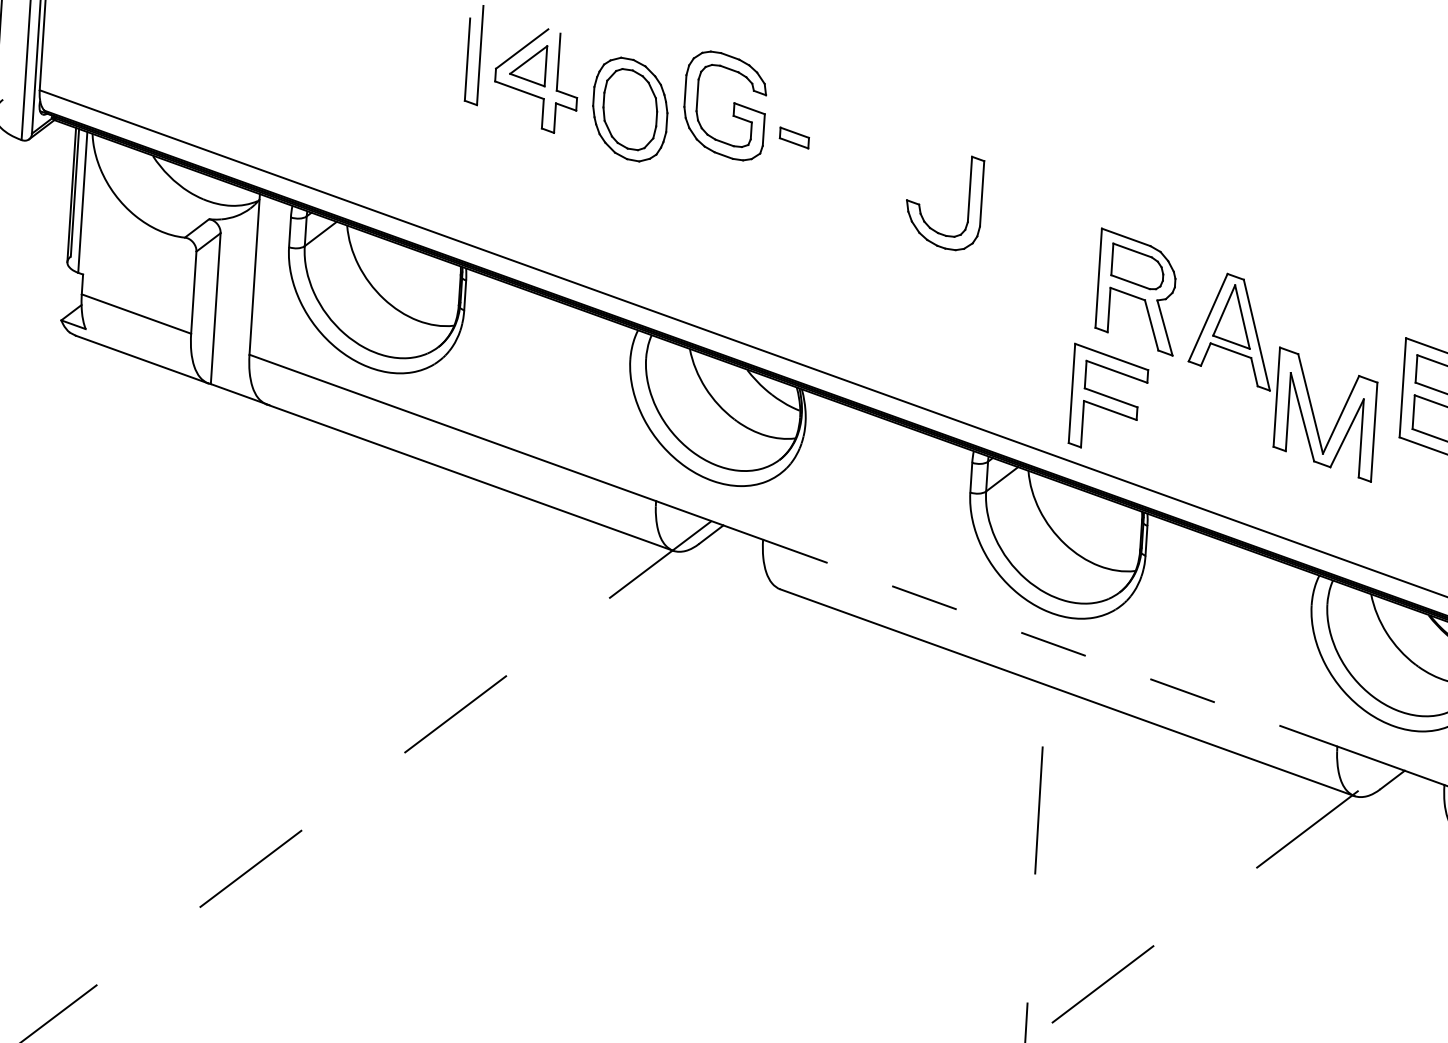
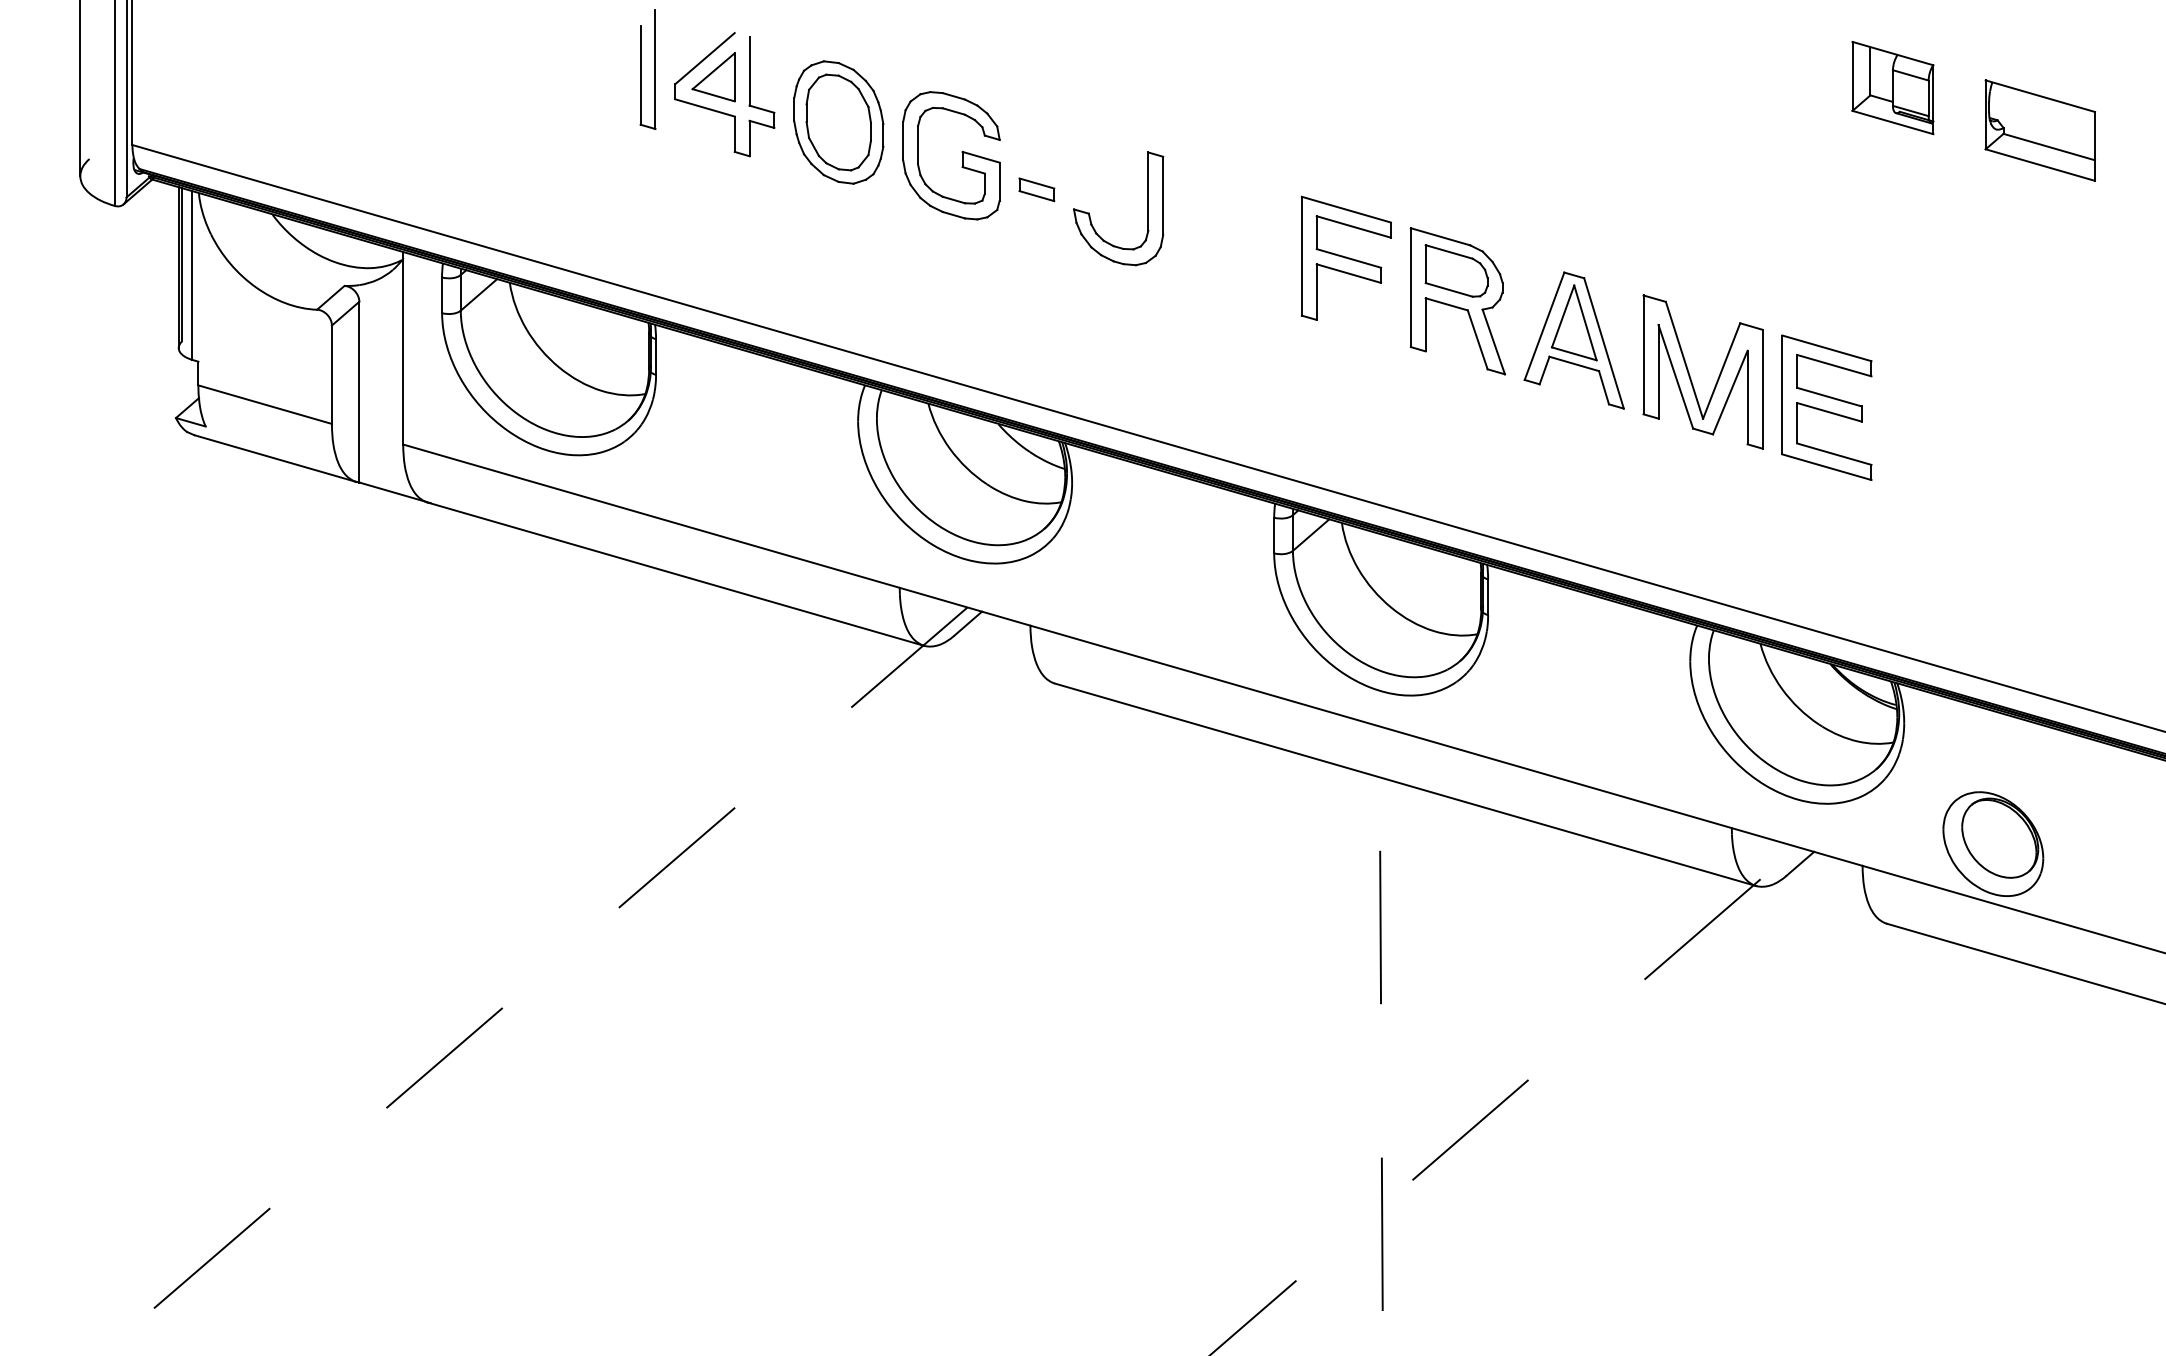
part: (733, 103) -> (961, 152), moved
part: (794, 137) -> (1036, 189), moved
part: (920, 206) -> (1090, 215), moved
part: (1108, 396) -> (1345, 257), moved
part: (1314, 416) -> (1690, 375), moved
line: (1050, 643) -> (1381, 727), dashed -> solid

